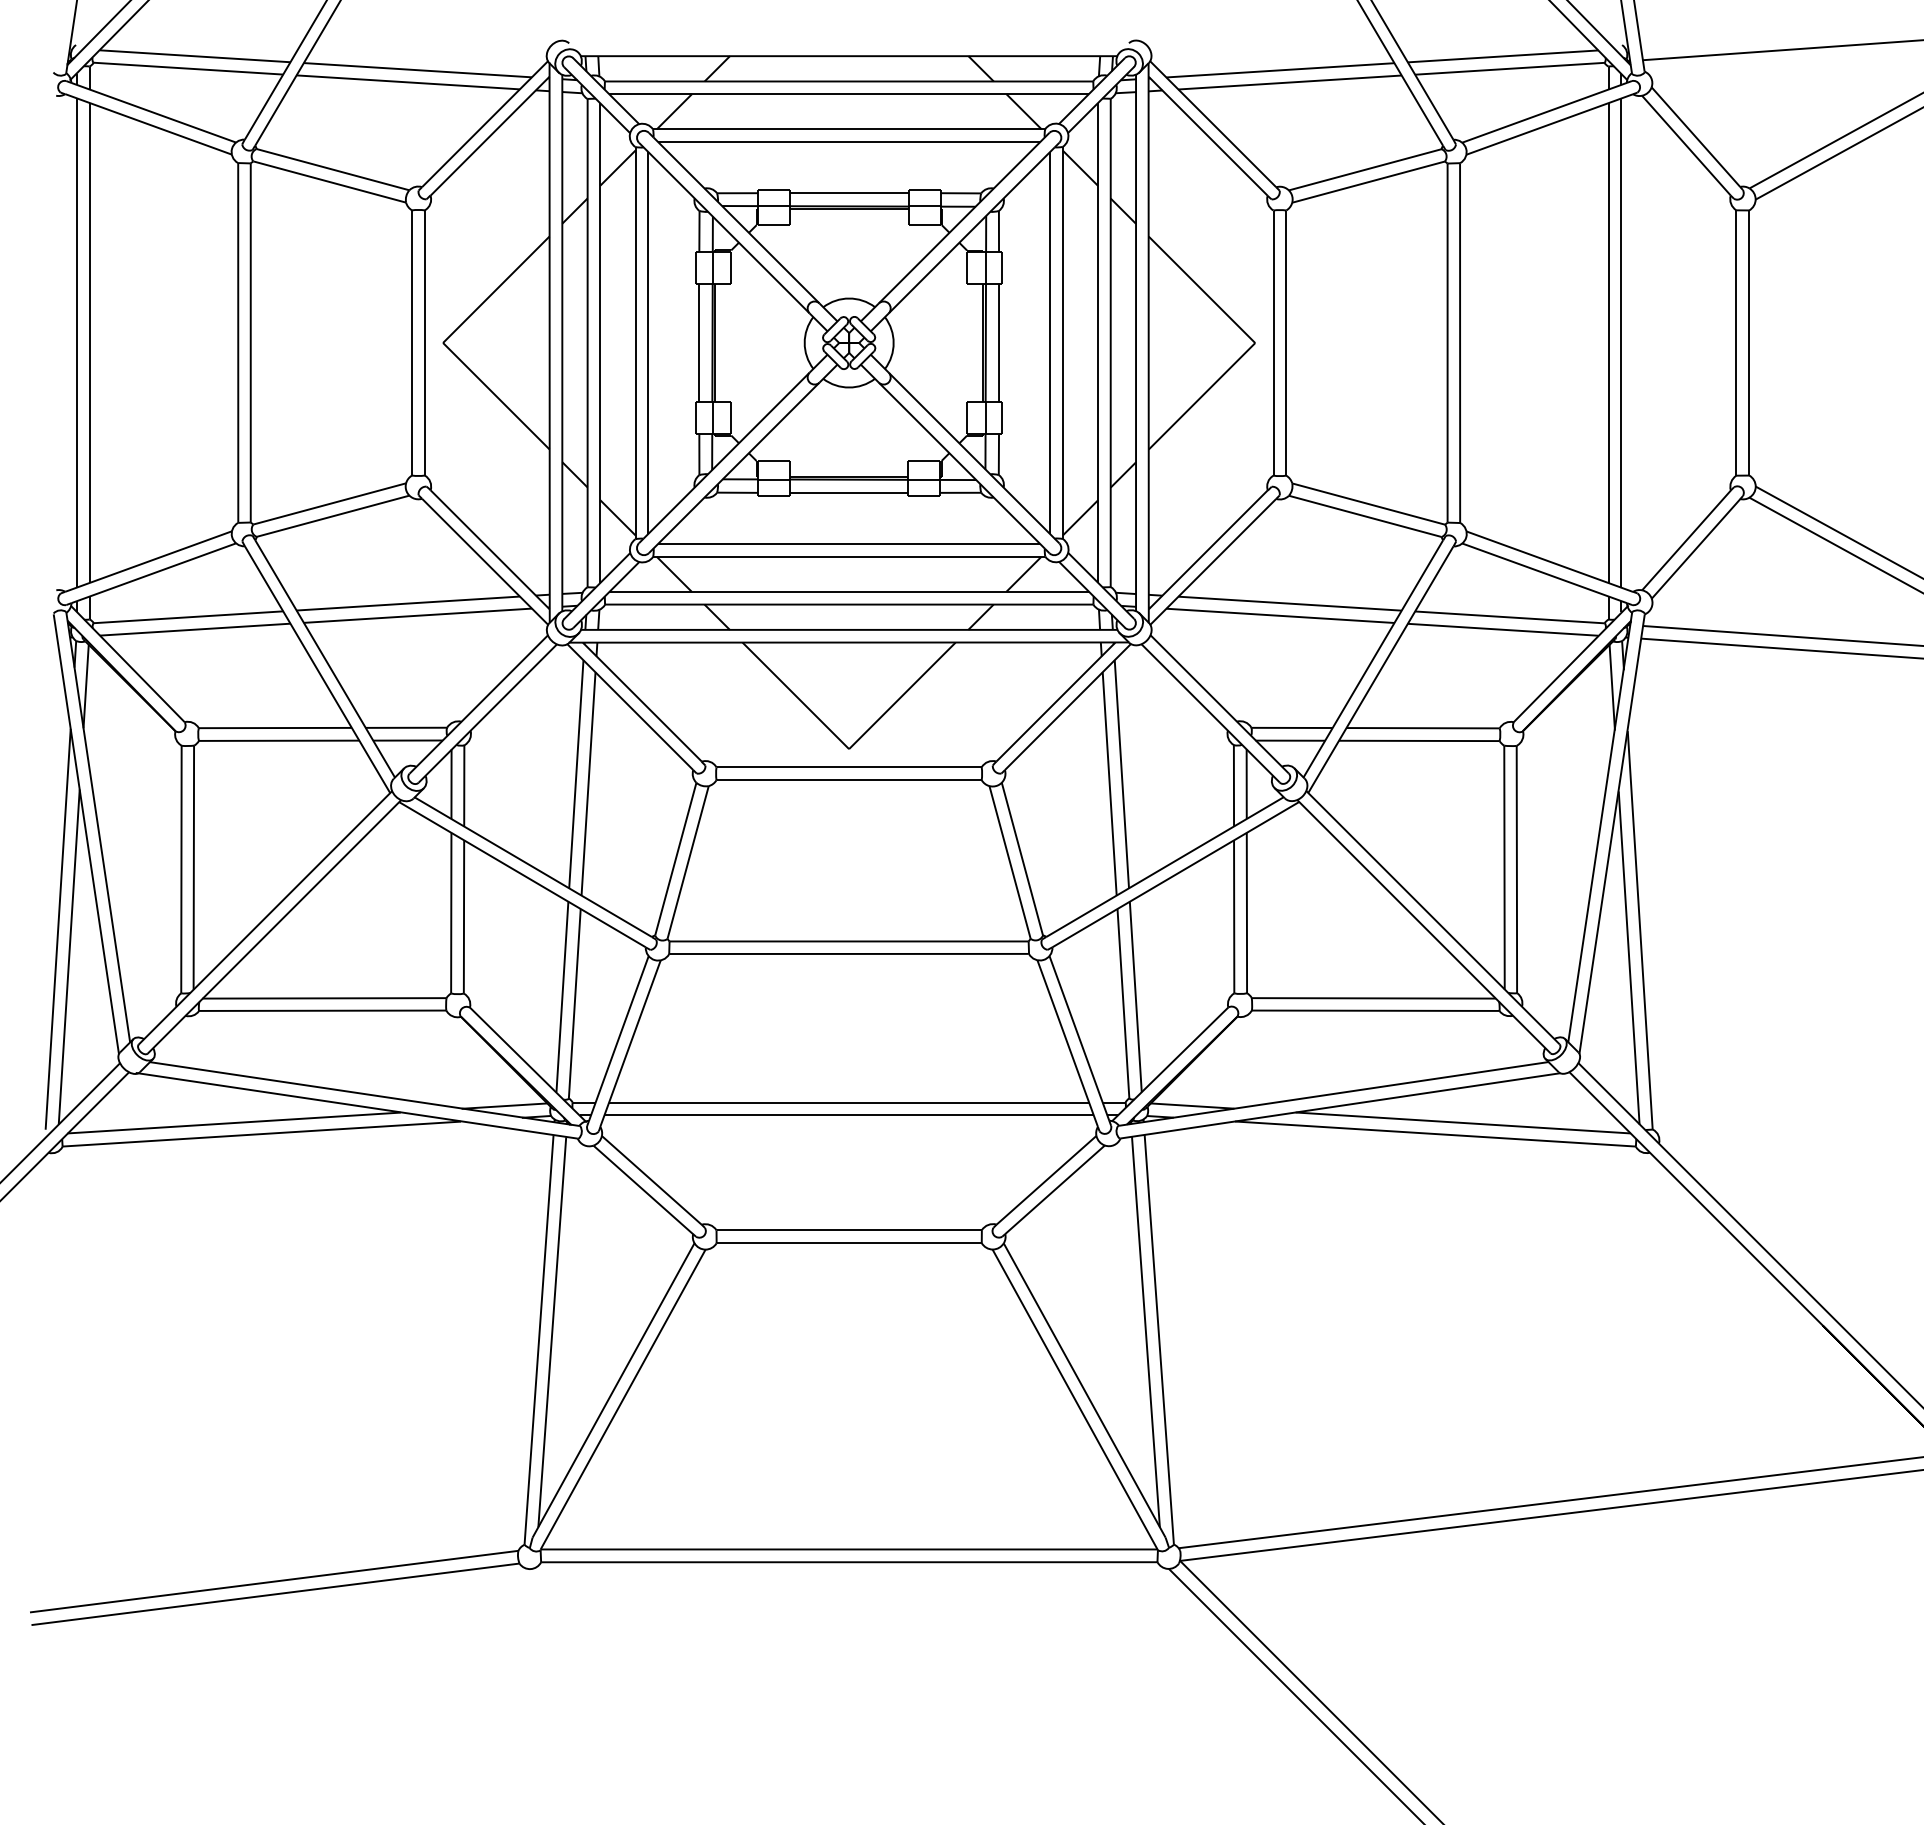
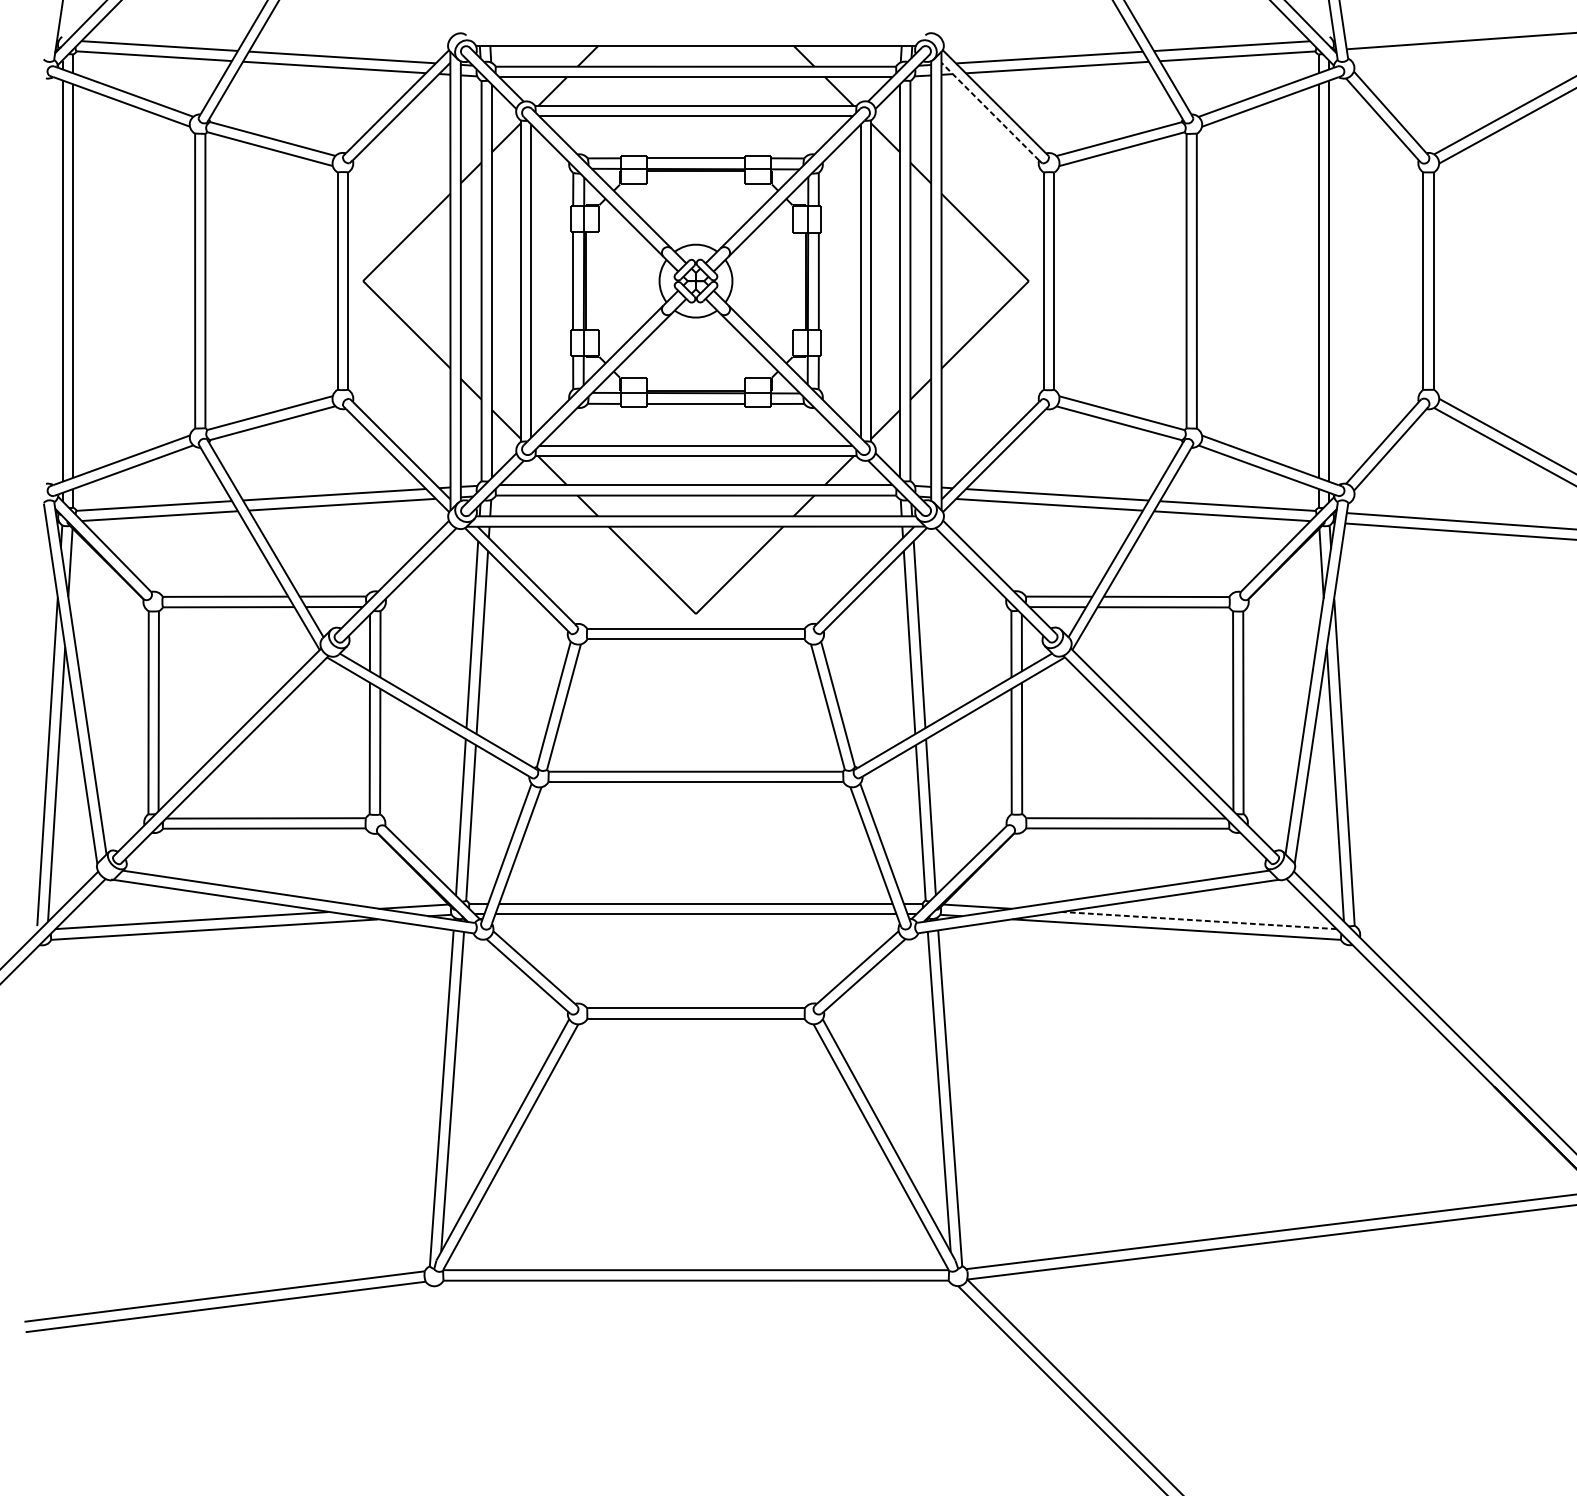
line: (1207, 135) -> (989, 111), solid -> dashed
line: (1463, 1122) -> (1199, 920), solid -> dashed

